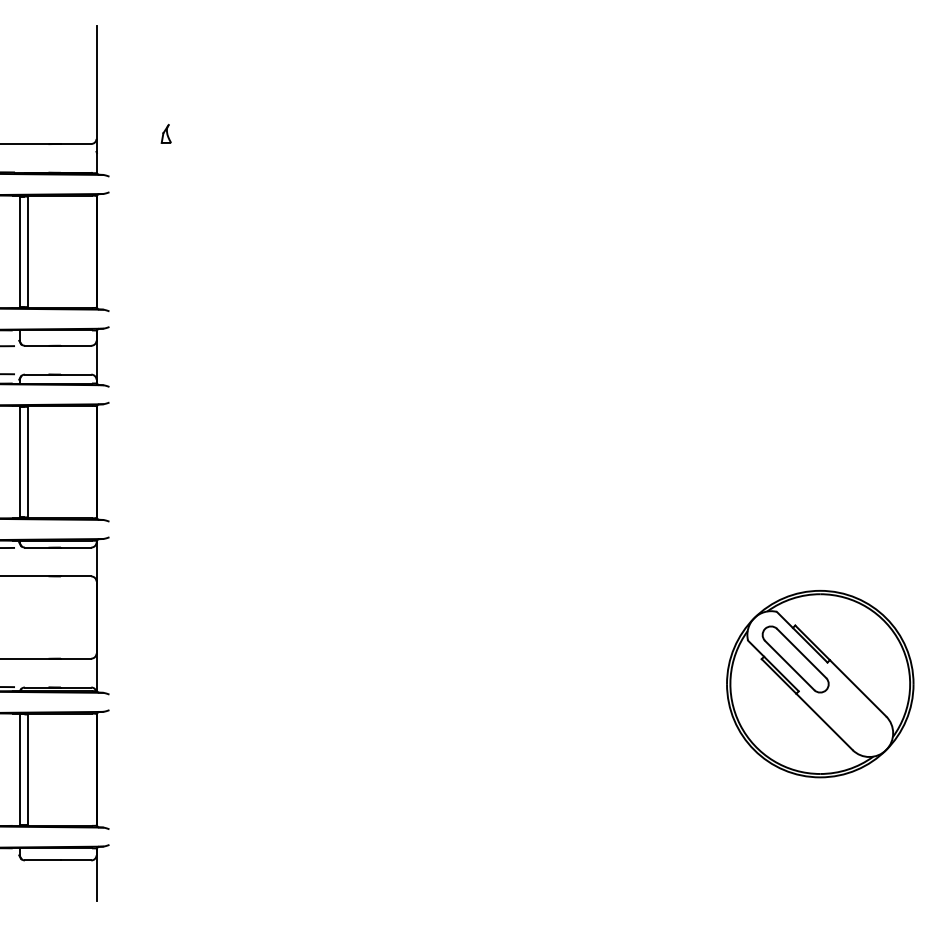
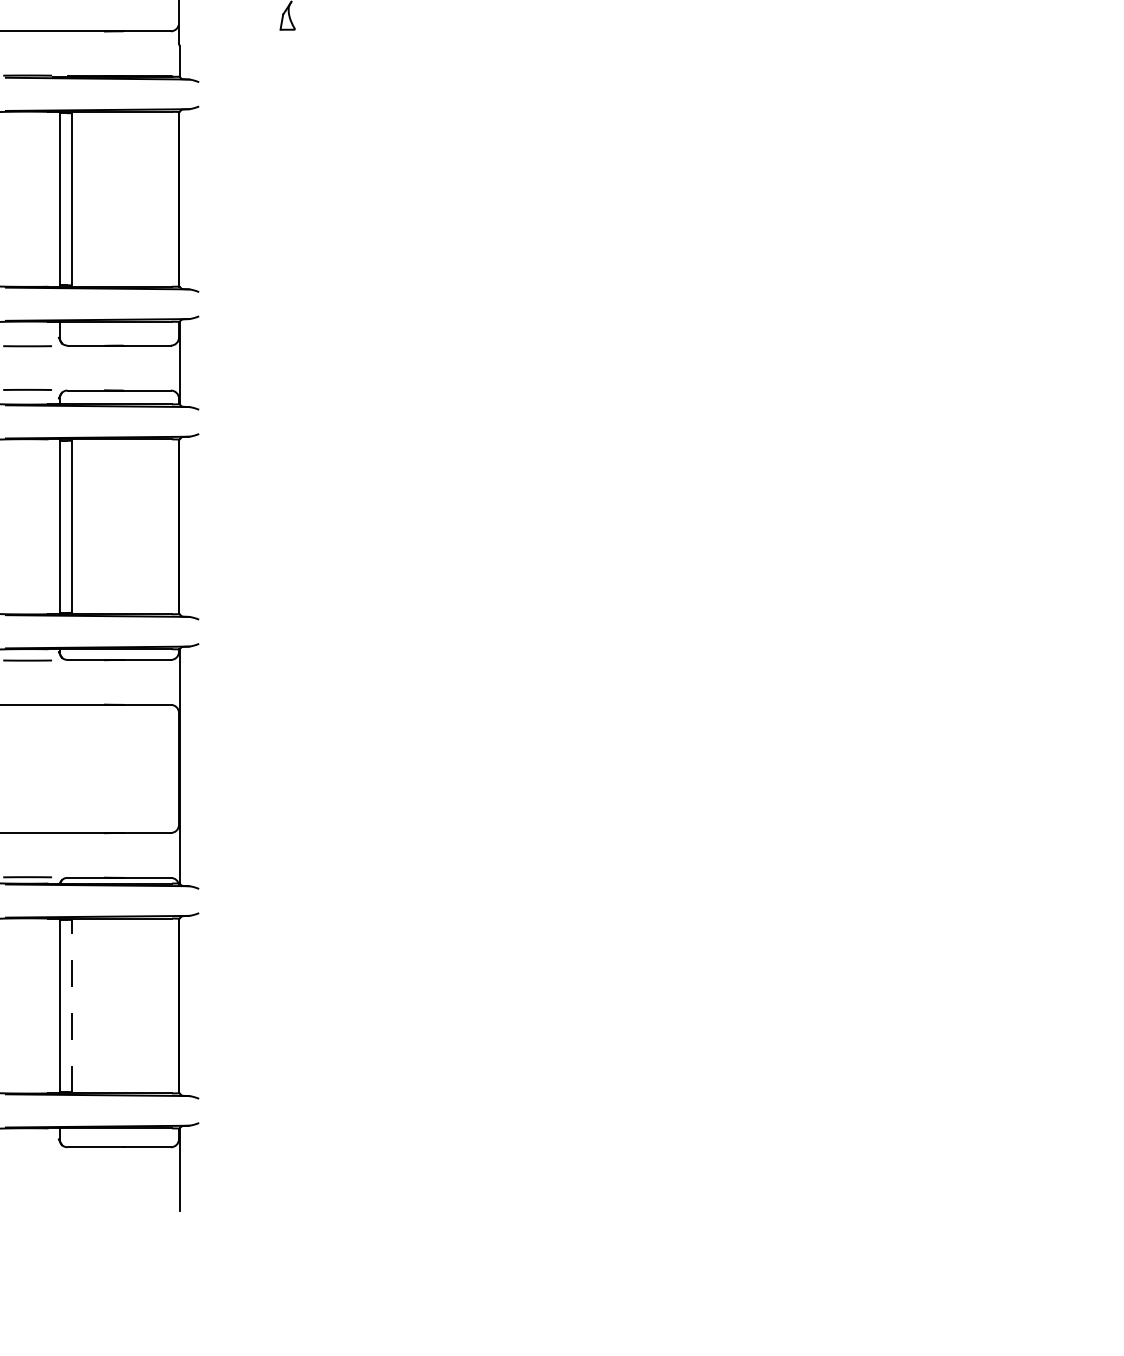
line: (27, 769) -> (71, 1005), solid -> dashed

